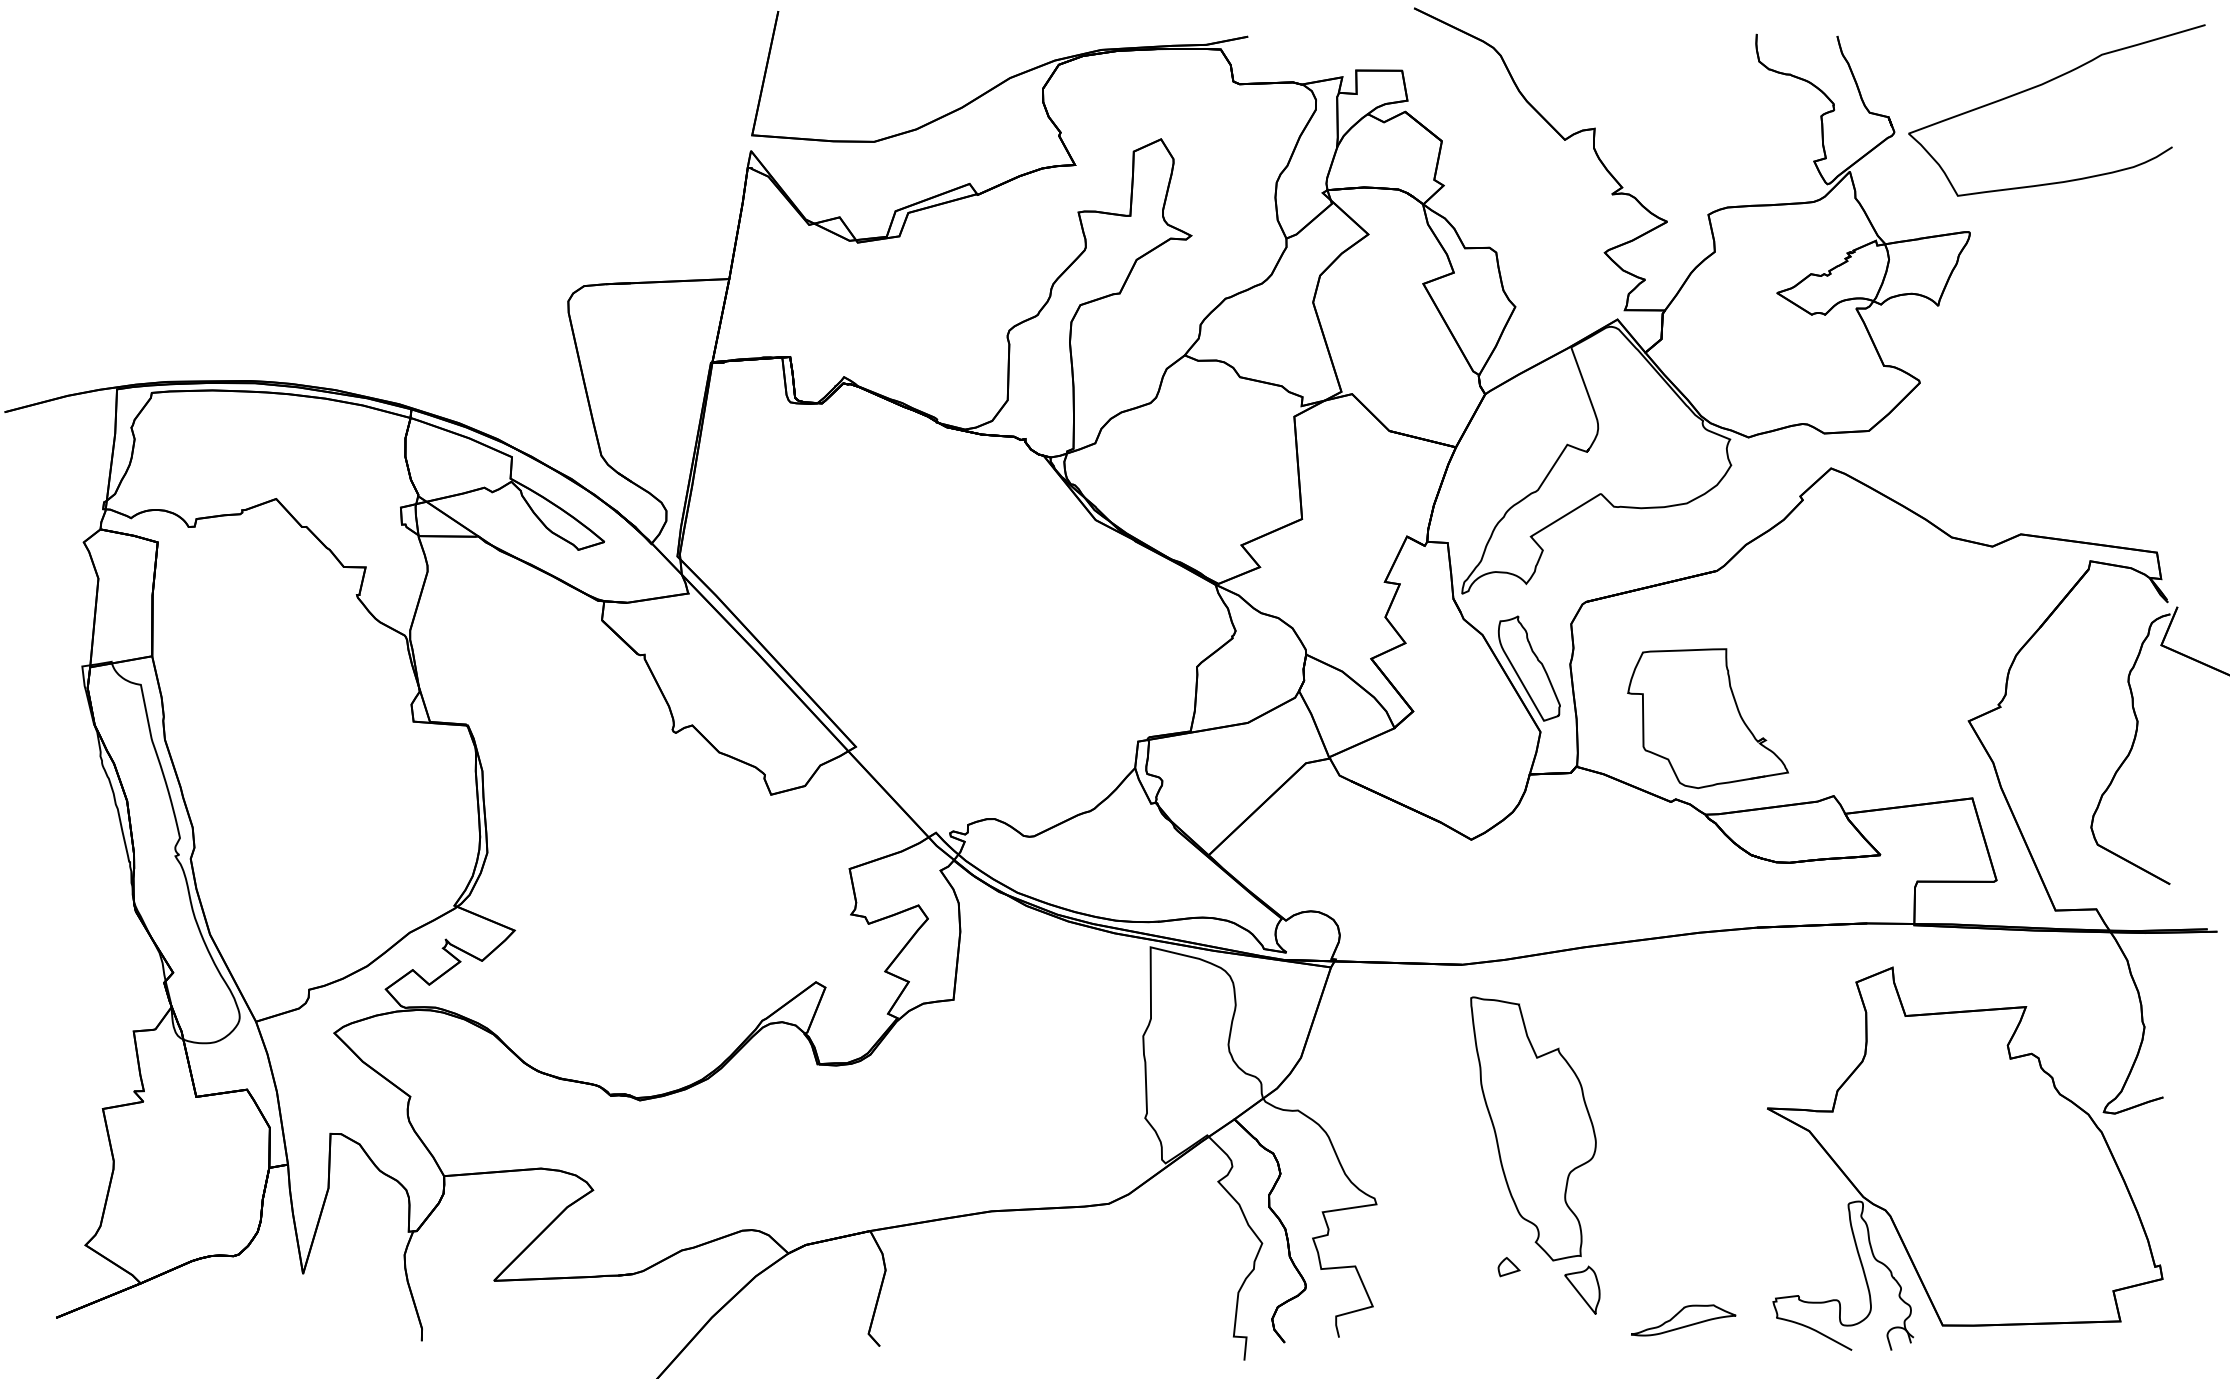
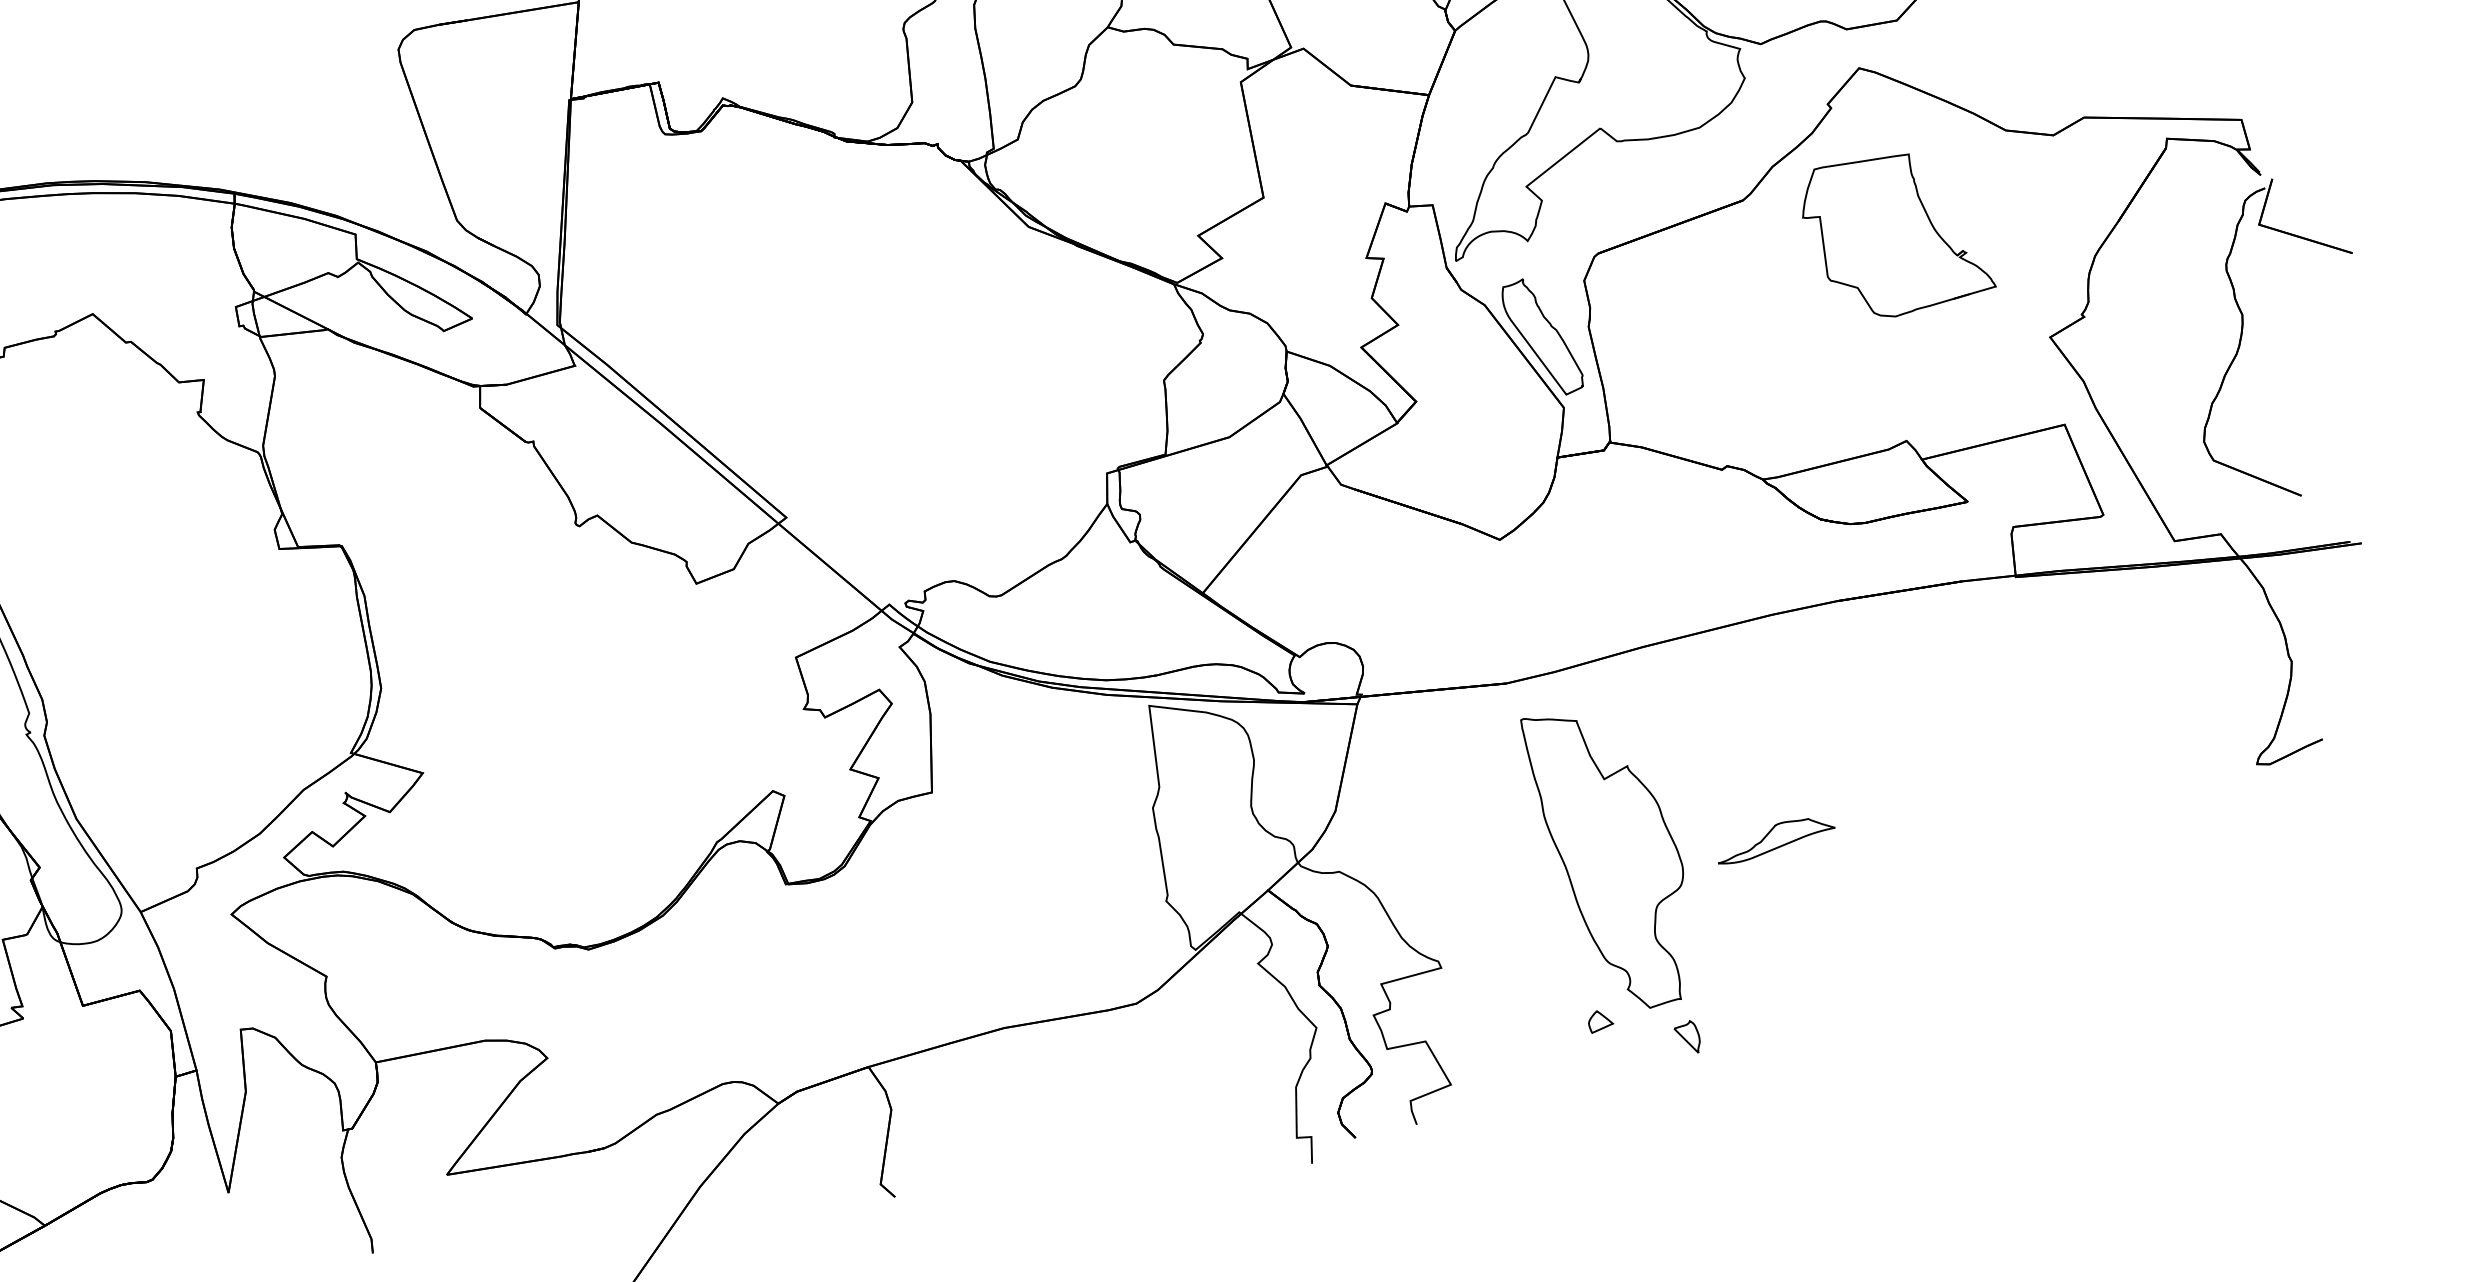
part: (1708, 718) -> (1897, 235), moved
part: (1965, 1158) -> (2105, 835), removed
part: (1582, 1289) -> (1687, 1036), size x0.6
part: (1683, 1320) -> (1776, 840), moved

